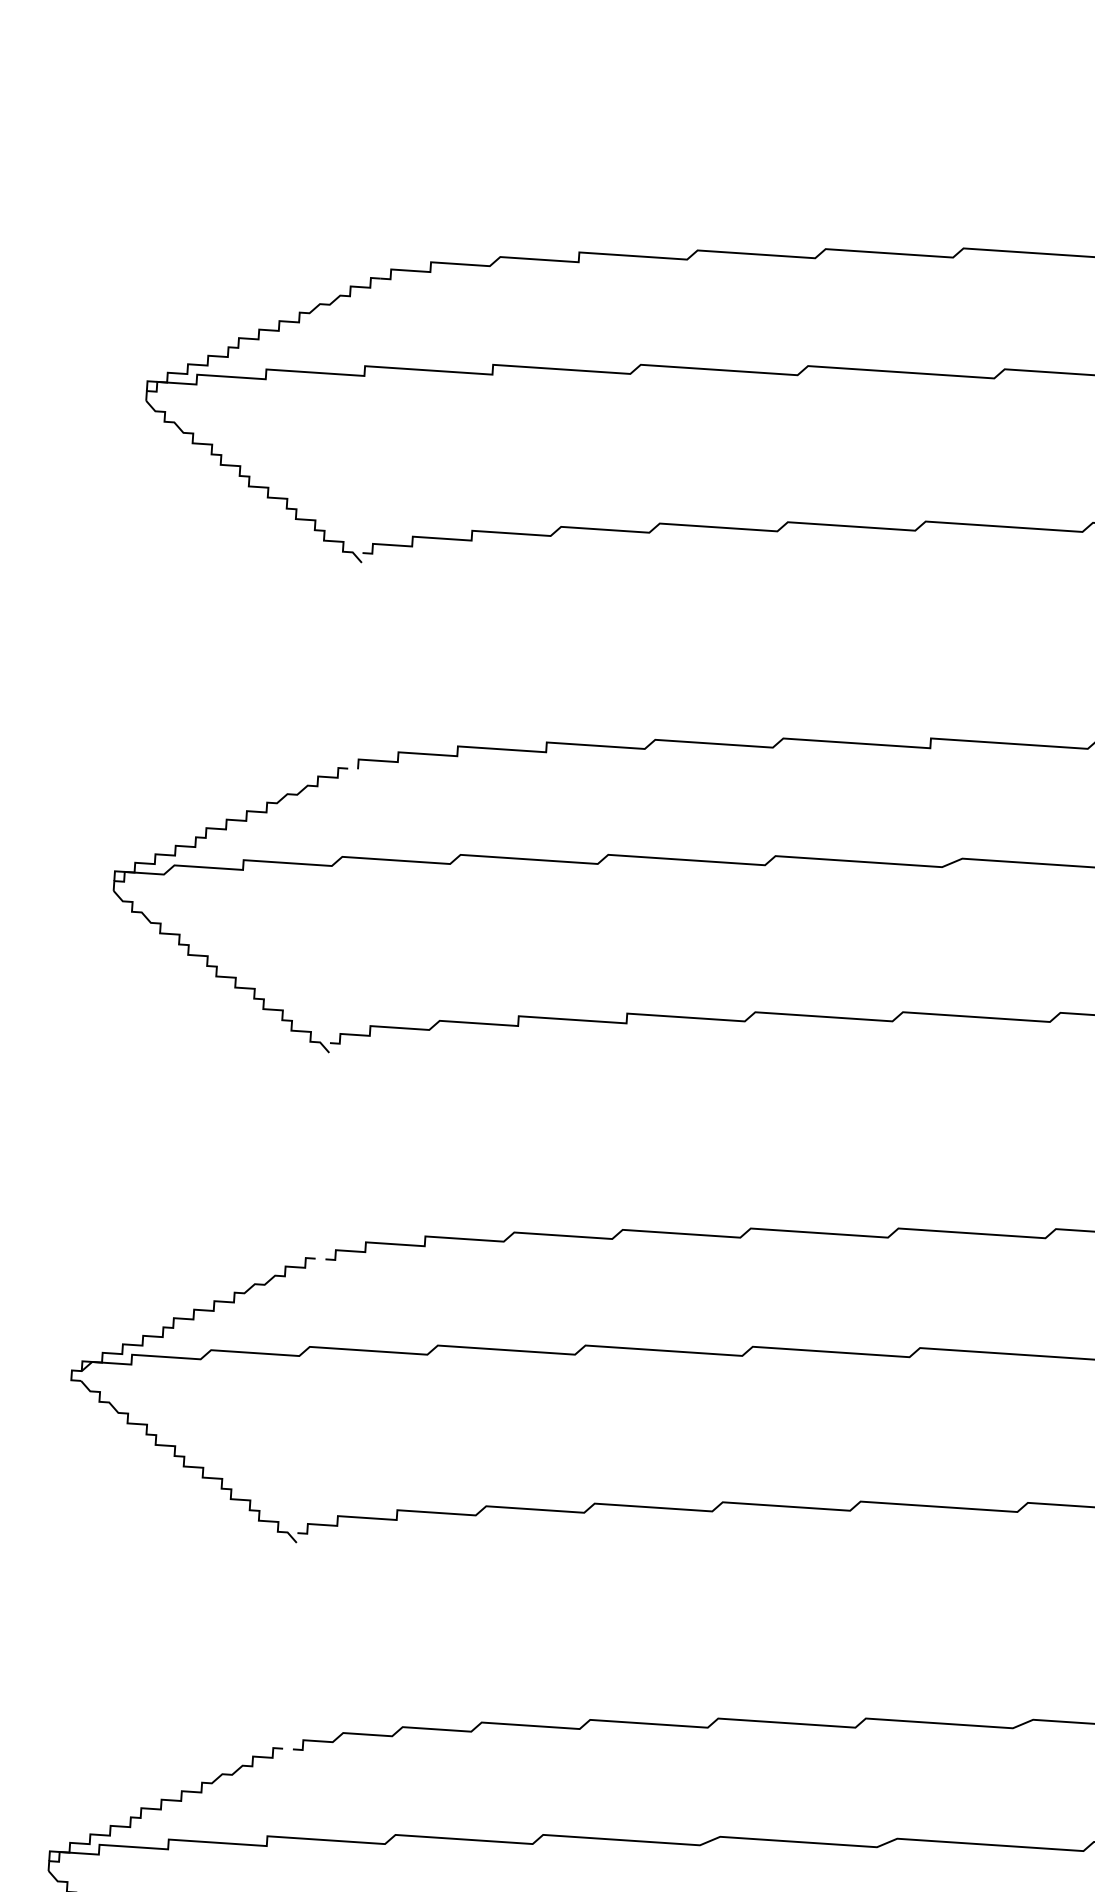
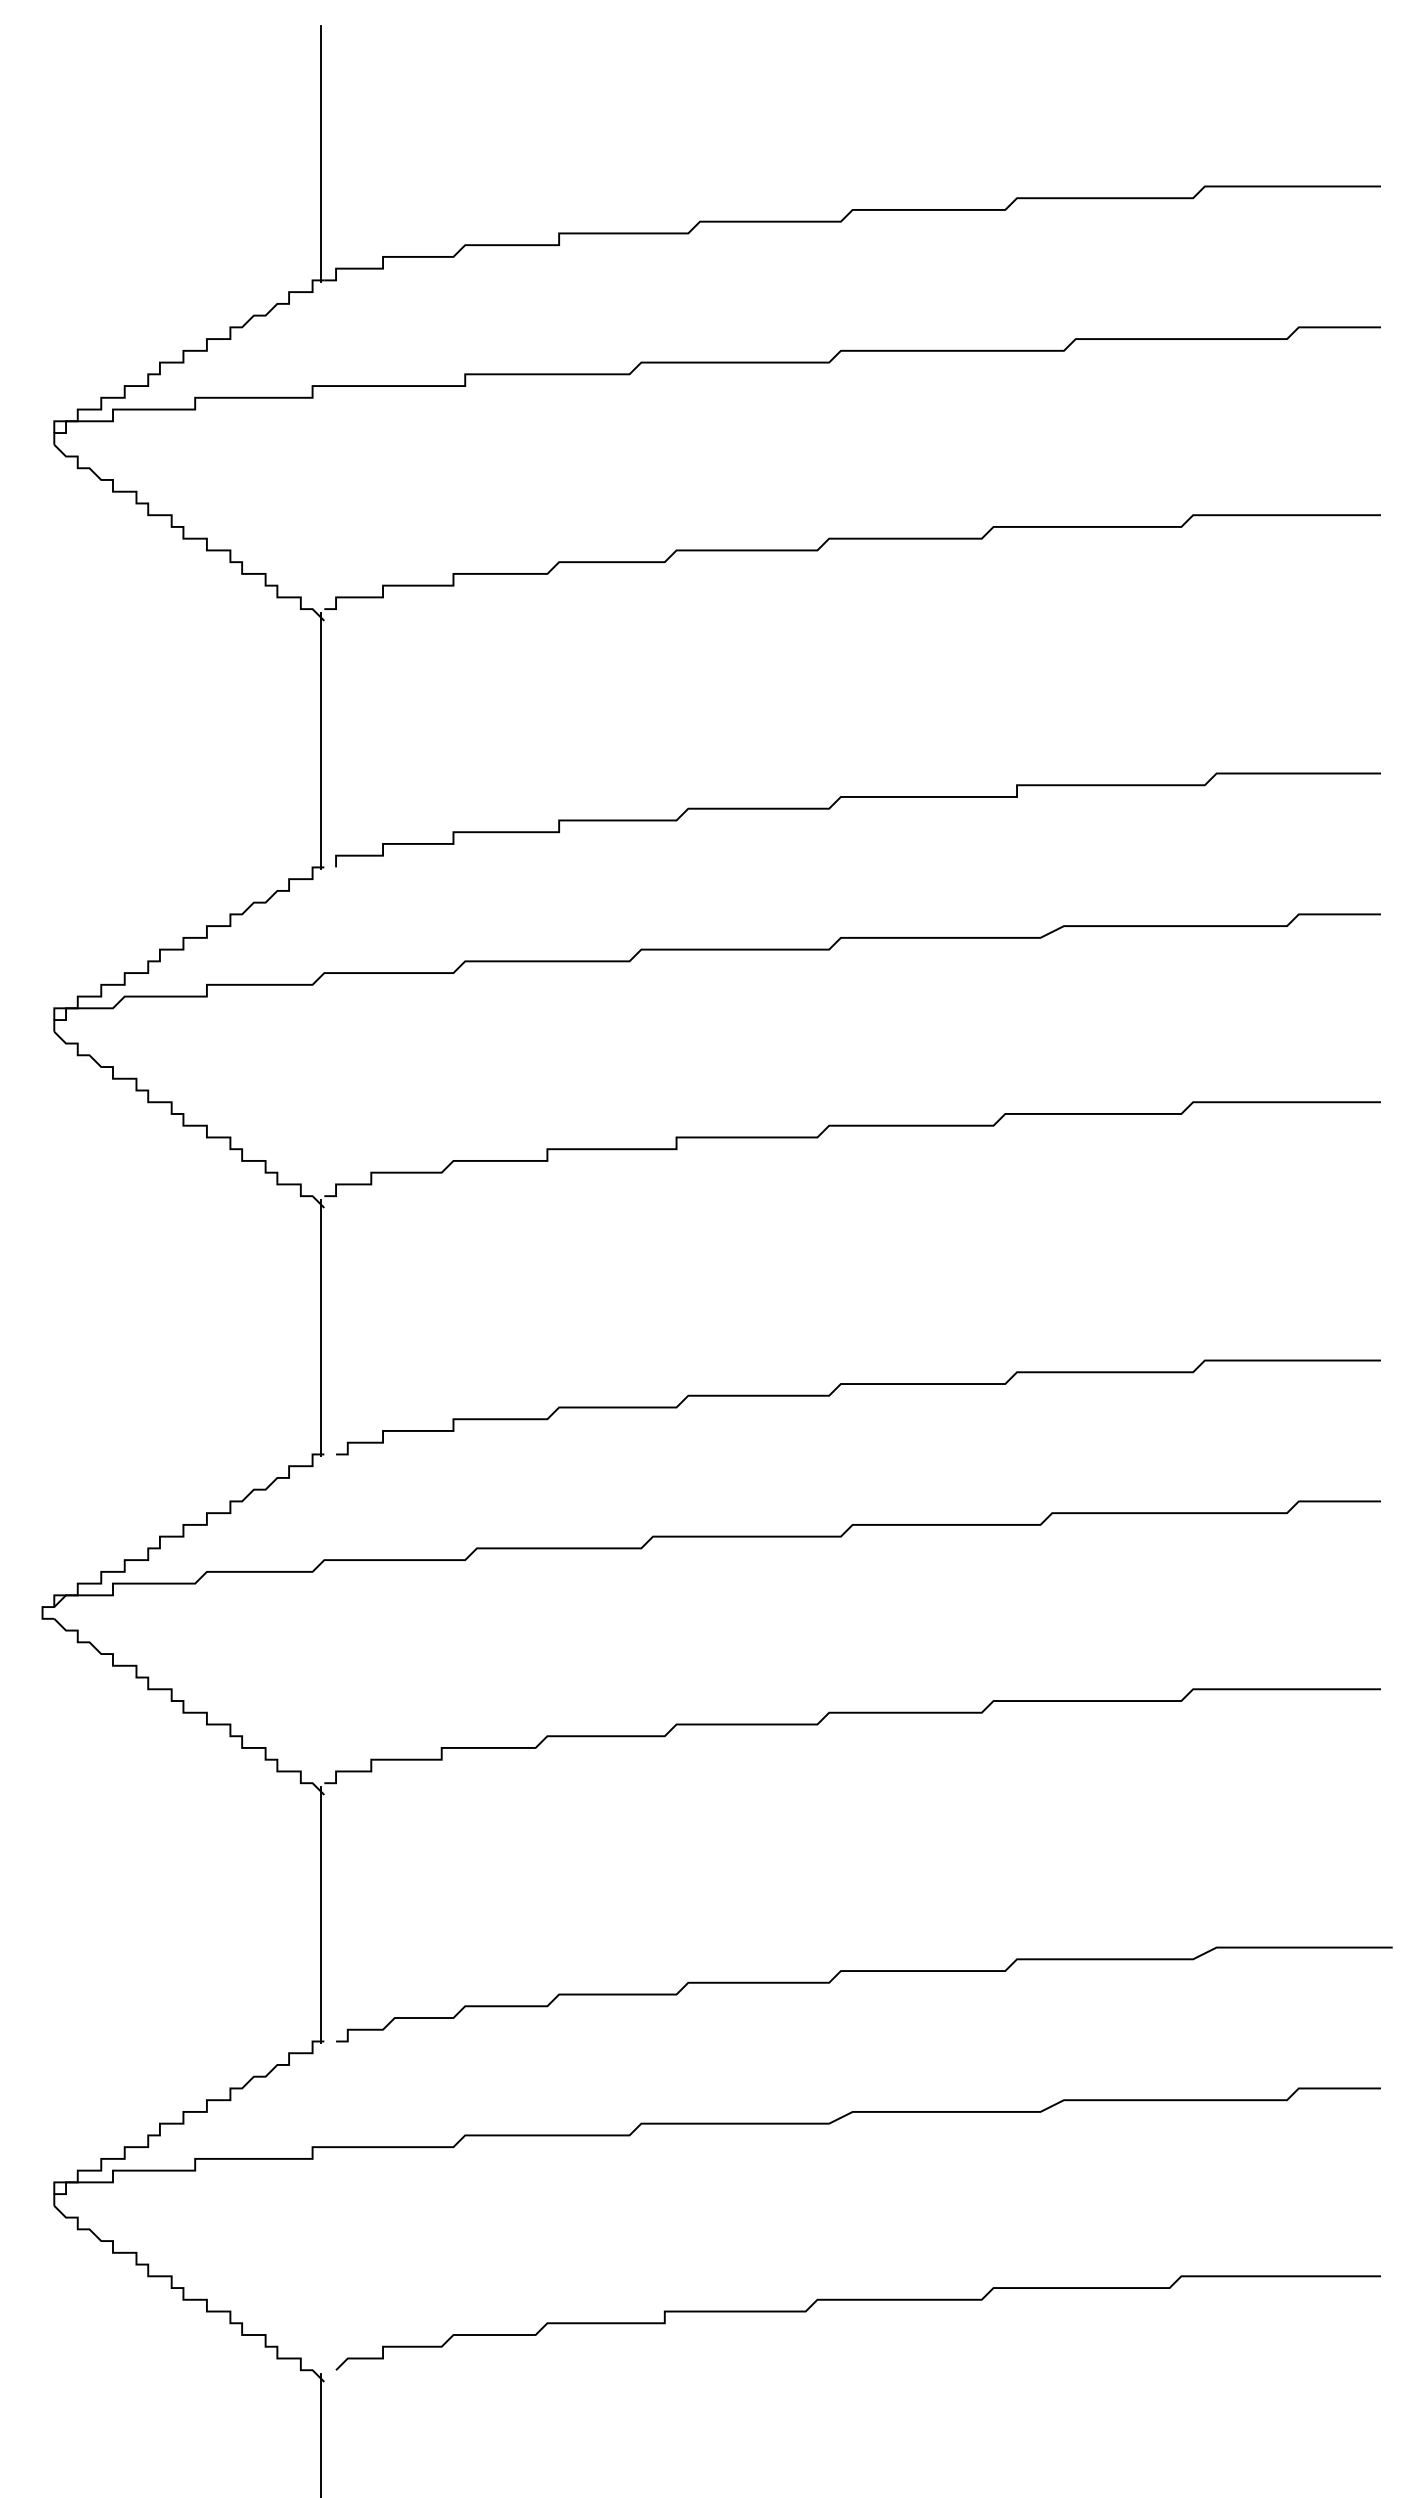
line: (385, 172) -> (321, 153), added
line: (352, 662) -> (321, 740), added
line: (320, 1152) -> (321, 1327), added
line: (287, 1642) -> (321, 1914), added

